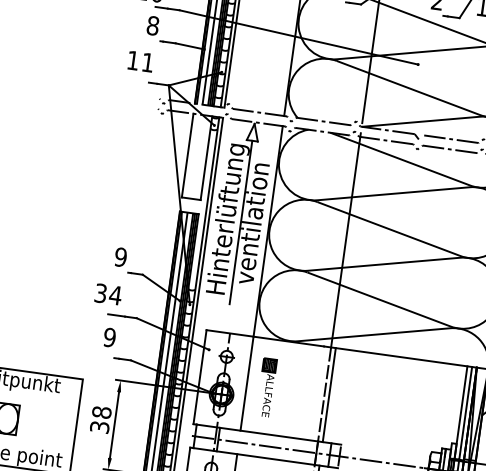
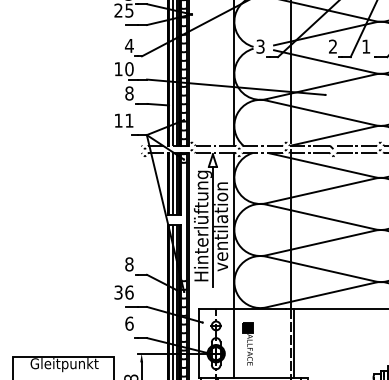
hatch: (195, 155) -> (173, 183), added
text: (120, 257) -> (129, 264), 9 -> 8
text: (114, 295) -> (128, 292), 34 -> 36
text: (109, 337) -> (129, 323), 9 -> 6

